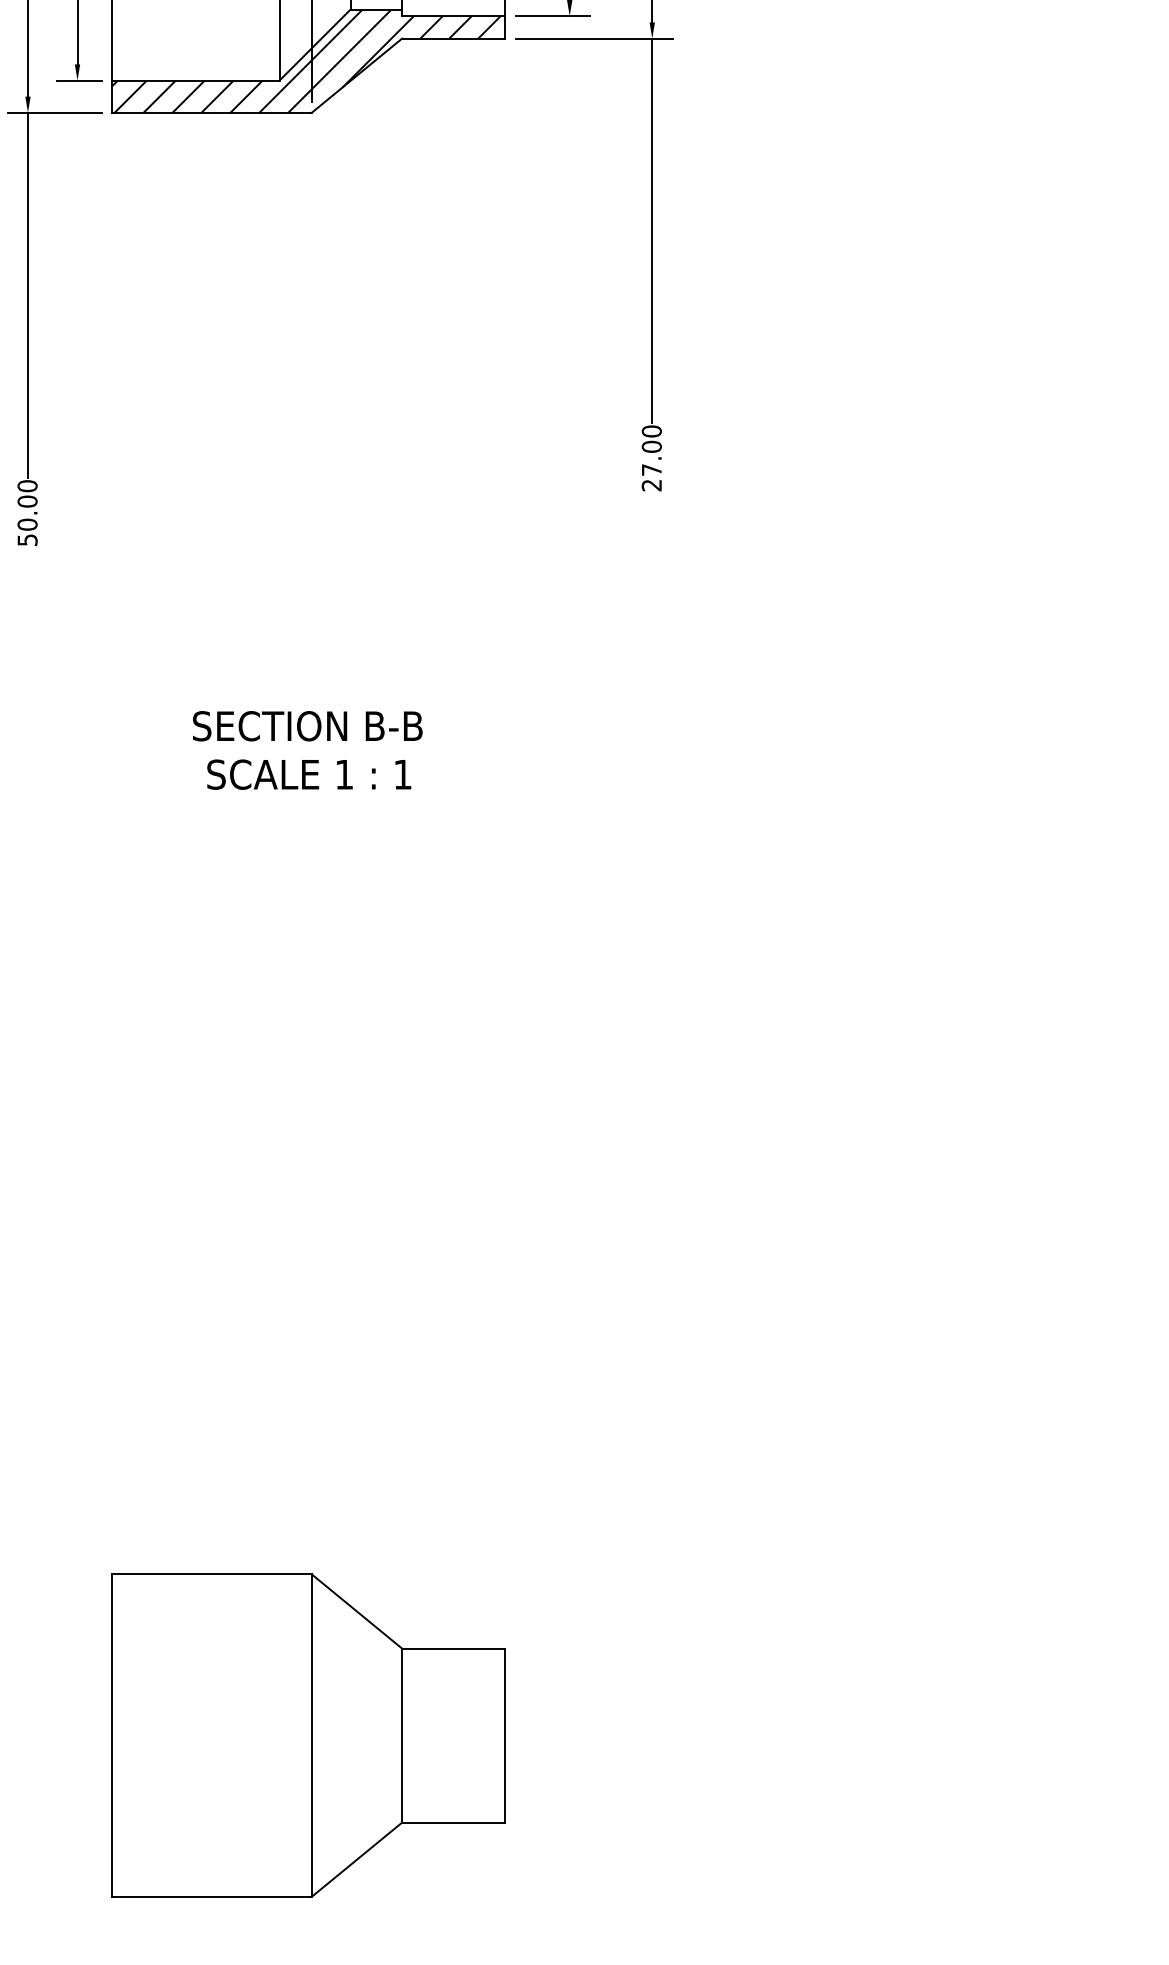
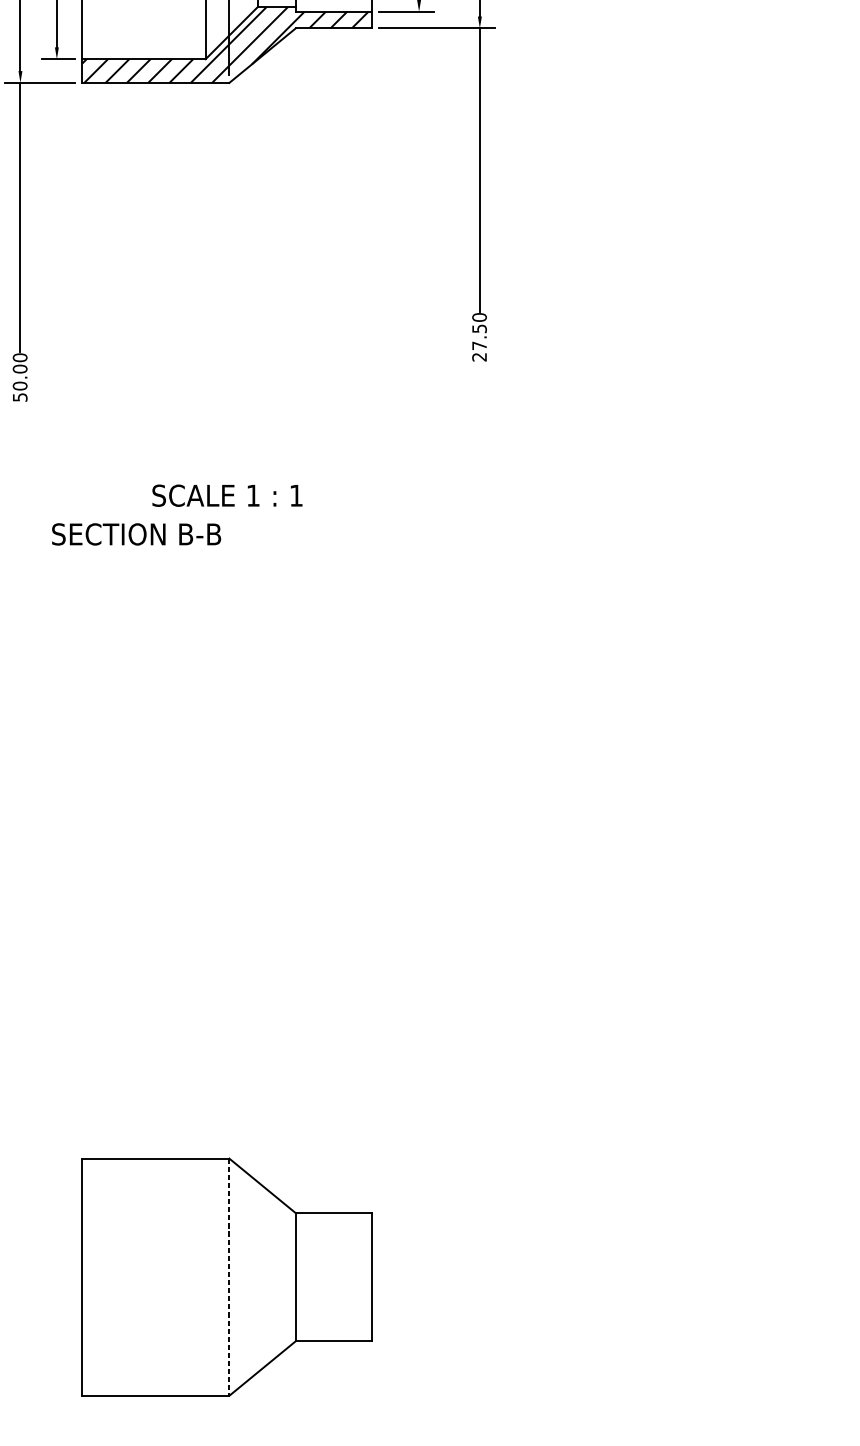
text: (651, 446) -> (479, 328), 27.00 -> 27.50
text: (307, 726) -> (136, 534), moved
text: (309, 774) -> (227, 495), moved
line: (311, 1736) -> (229, 1277), solid -> dashed

